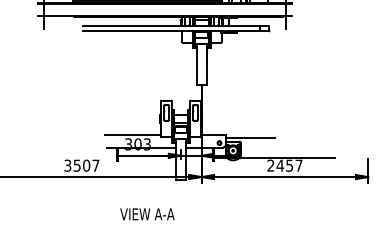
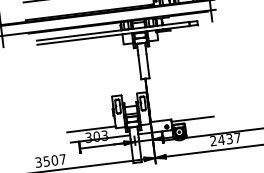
text: (289, 165) -> (229, 138), 2457 -> 2437

